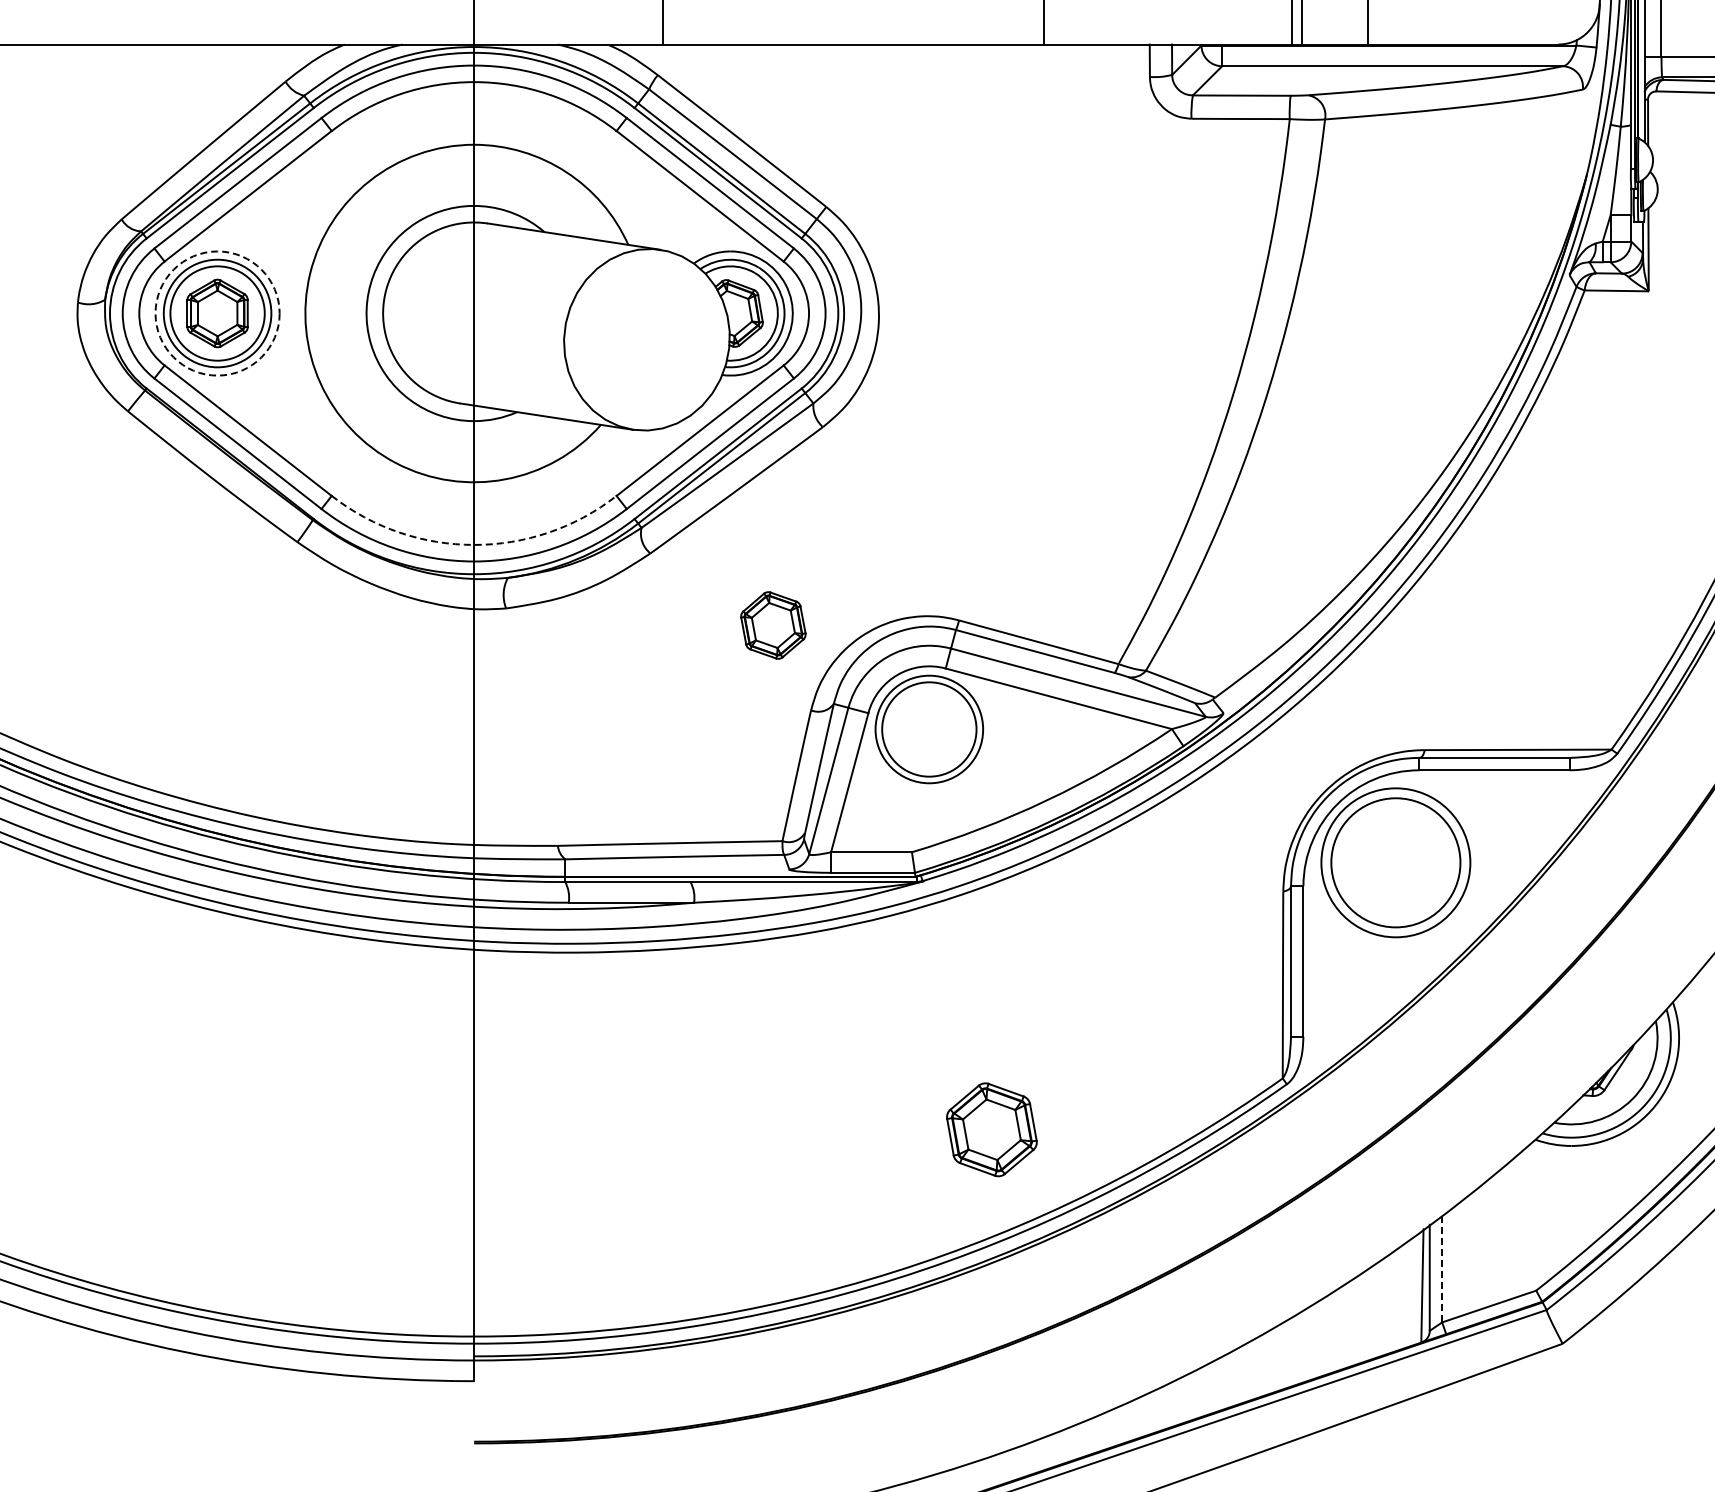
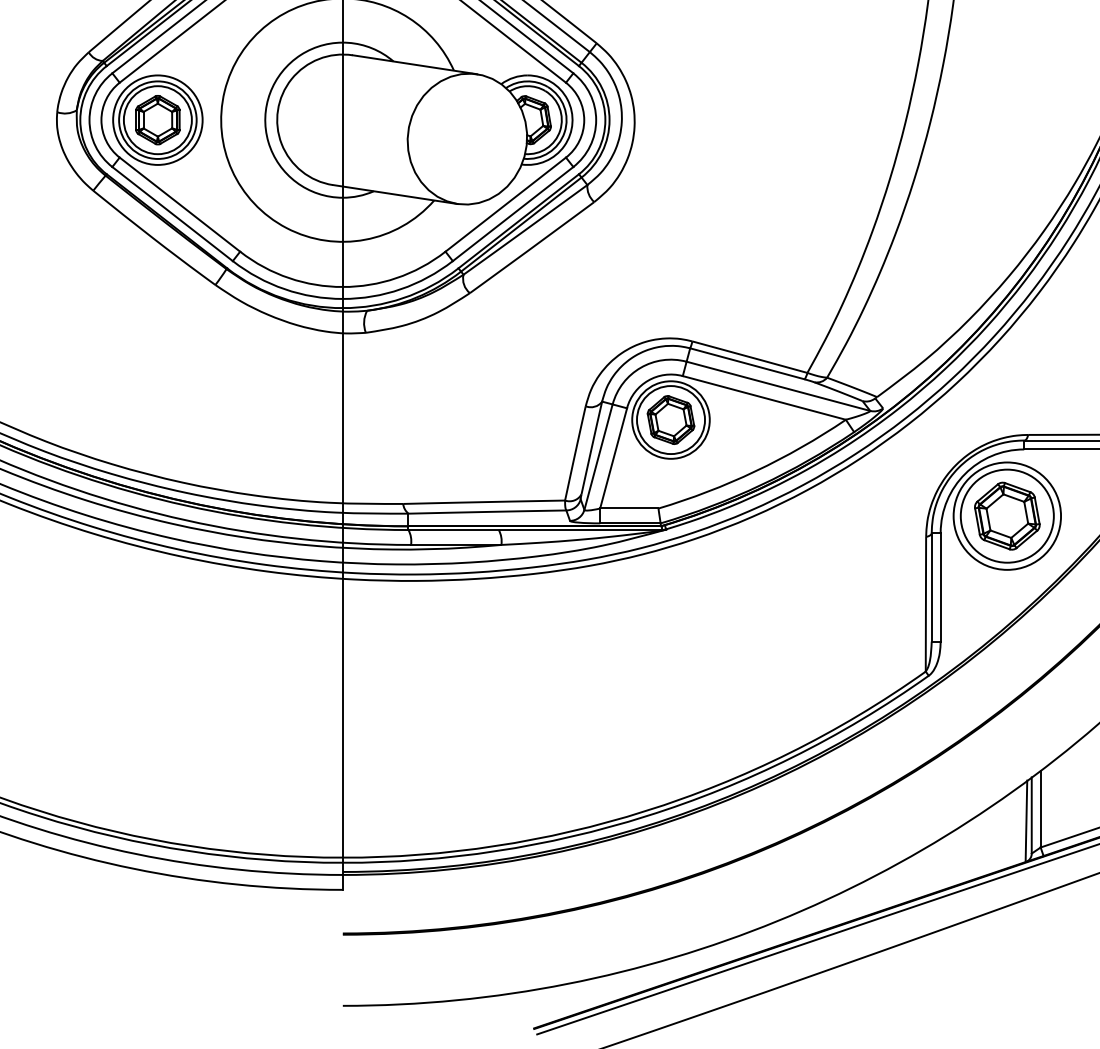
circle: (217, 313) -> (157, 120), dashed -> solid
arc: (474, 544) -> (343, 286), dashed -> solid
part: (773, 625) -> (671, 420), moved
part: (991, 1129) -> (1007, 515), moved
line: (1442, 1269) -> (1040, 809), dashed -> solid

